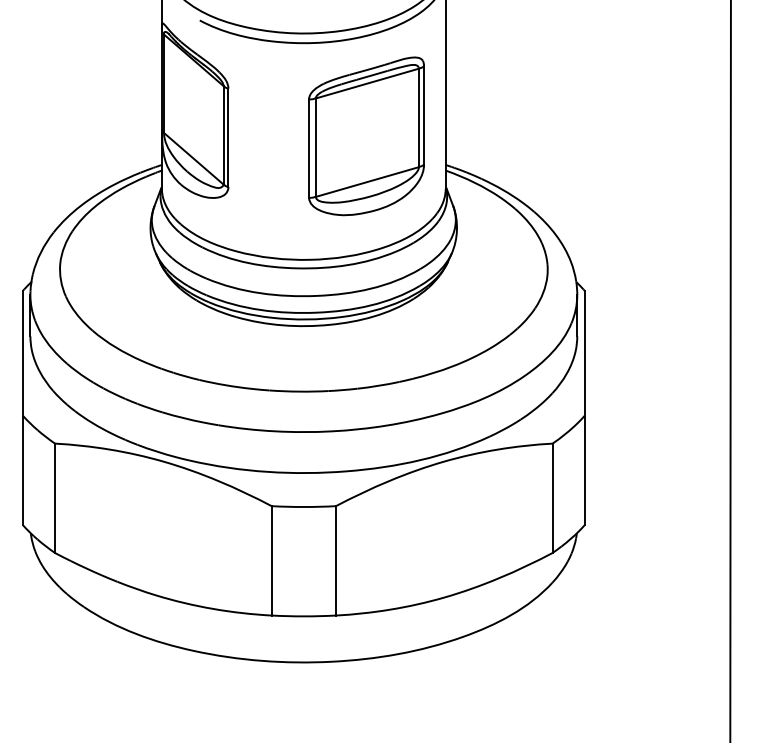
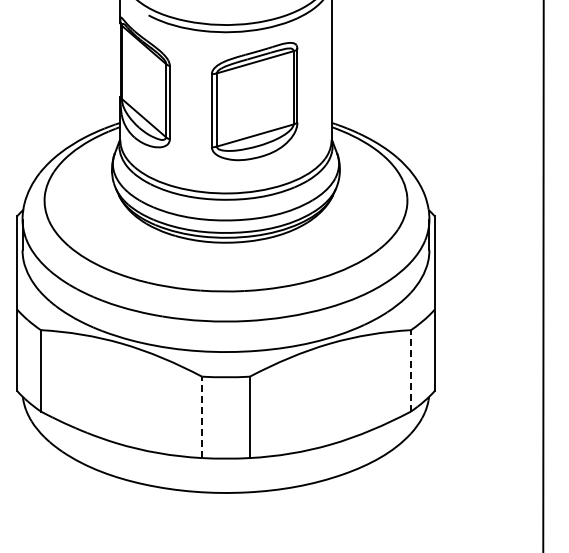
part: (366, 136) -> (254, 101), moved
line: (553, 497) -> (411, 370), solid -> dashed
line: (272, 561) -> (202, 417), solid -> dashed

